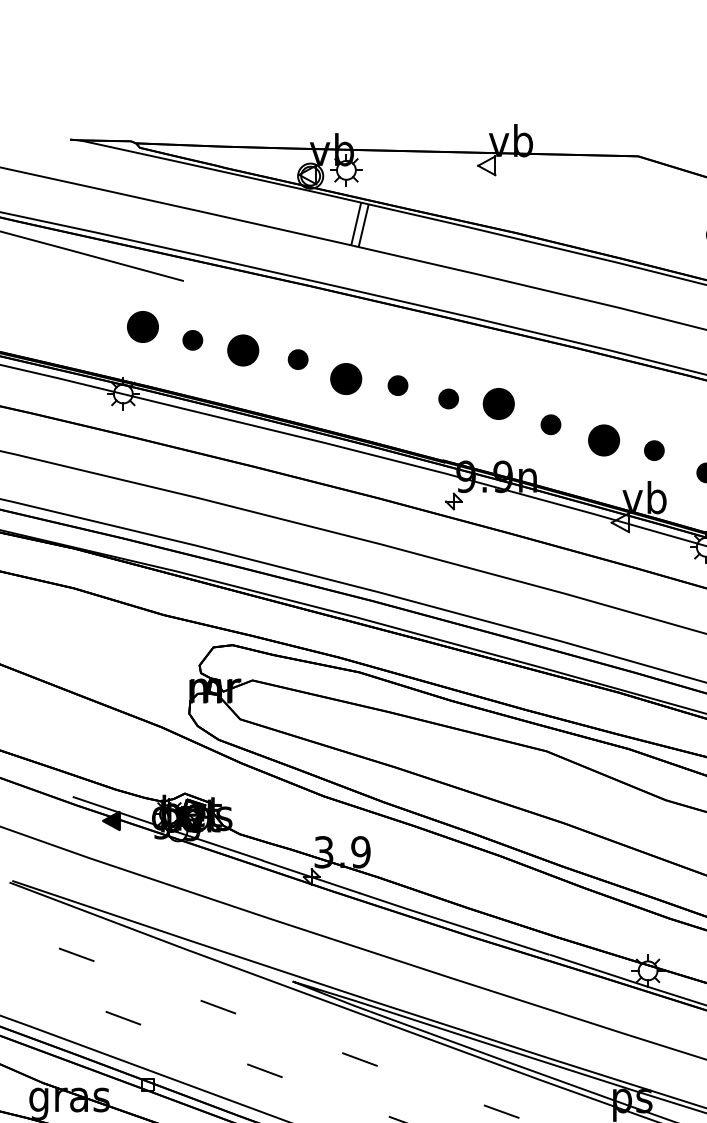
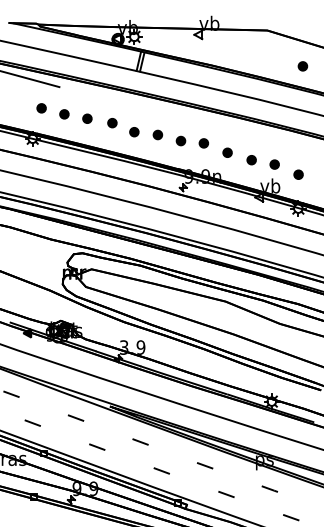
part: (142, 327) -> (41, 108), size x0.62
part: (243, 349) -> (87, 118), size x0.62
part: (346, 380) -> (134, 132), size x0.62
part: (498, 404) -> (203, 143), size x0.62
part: (603, 441) -> (251, 160), size x0.62

